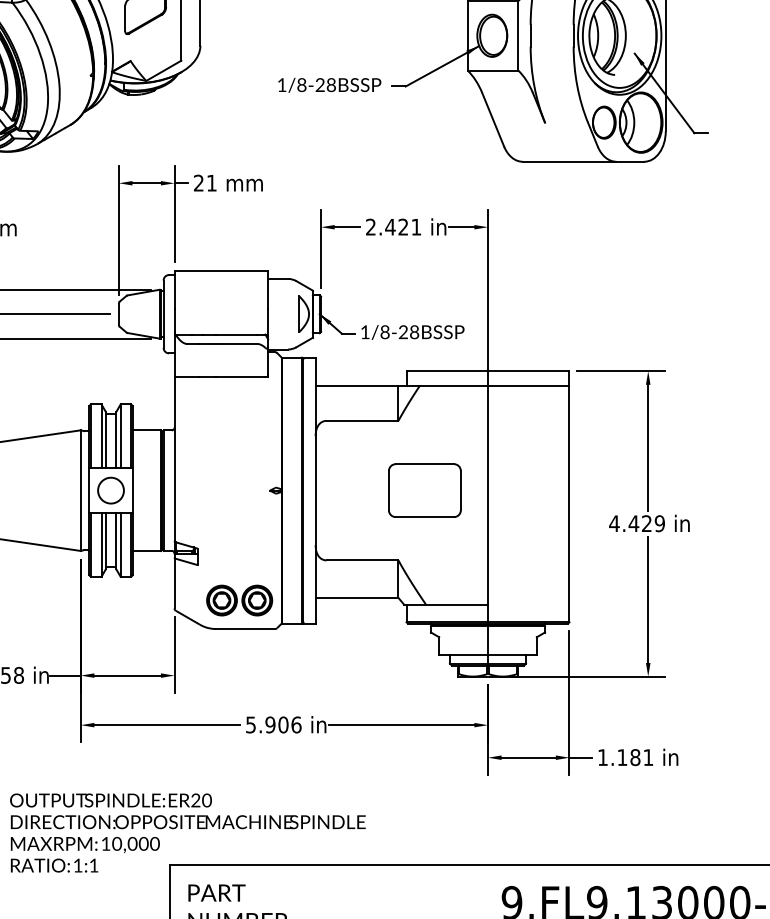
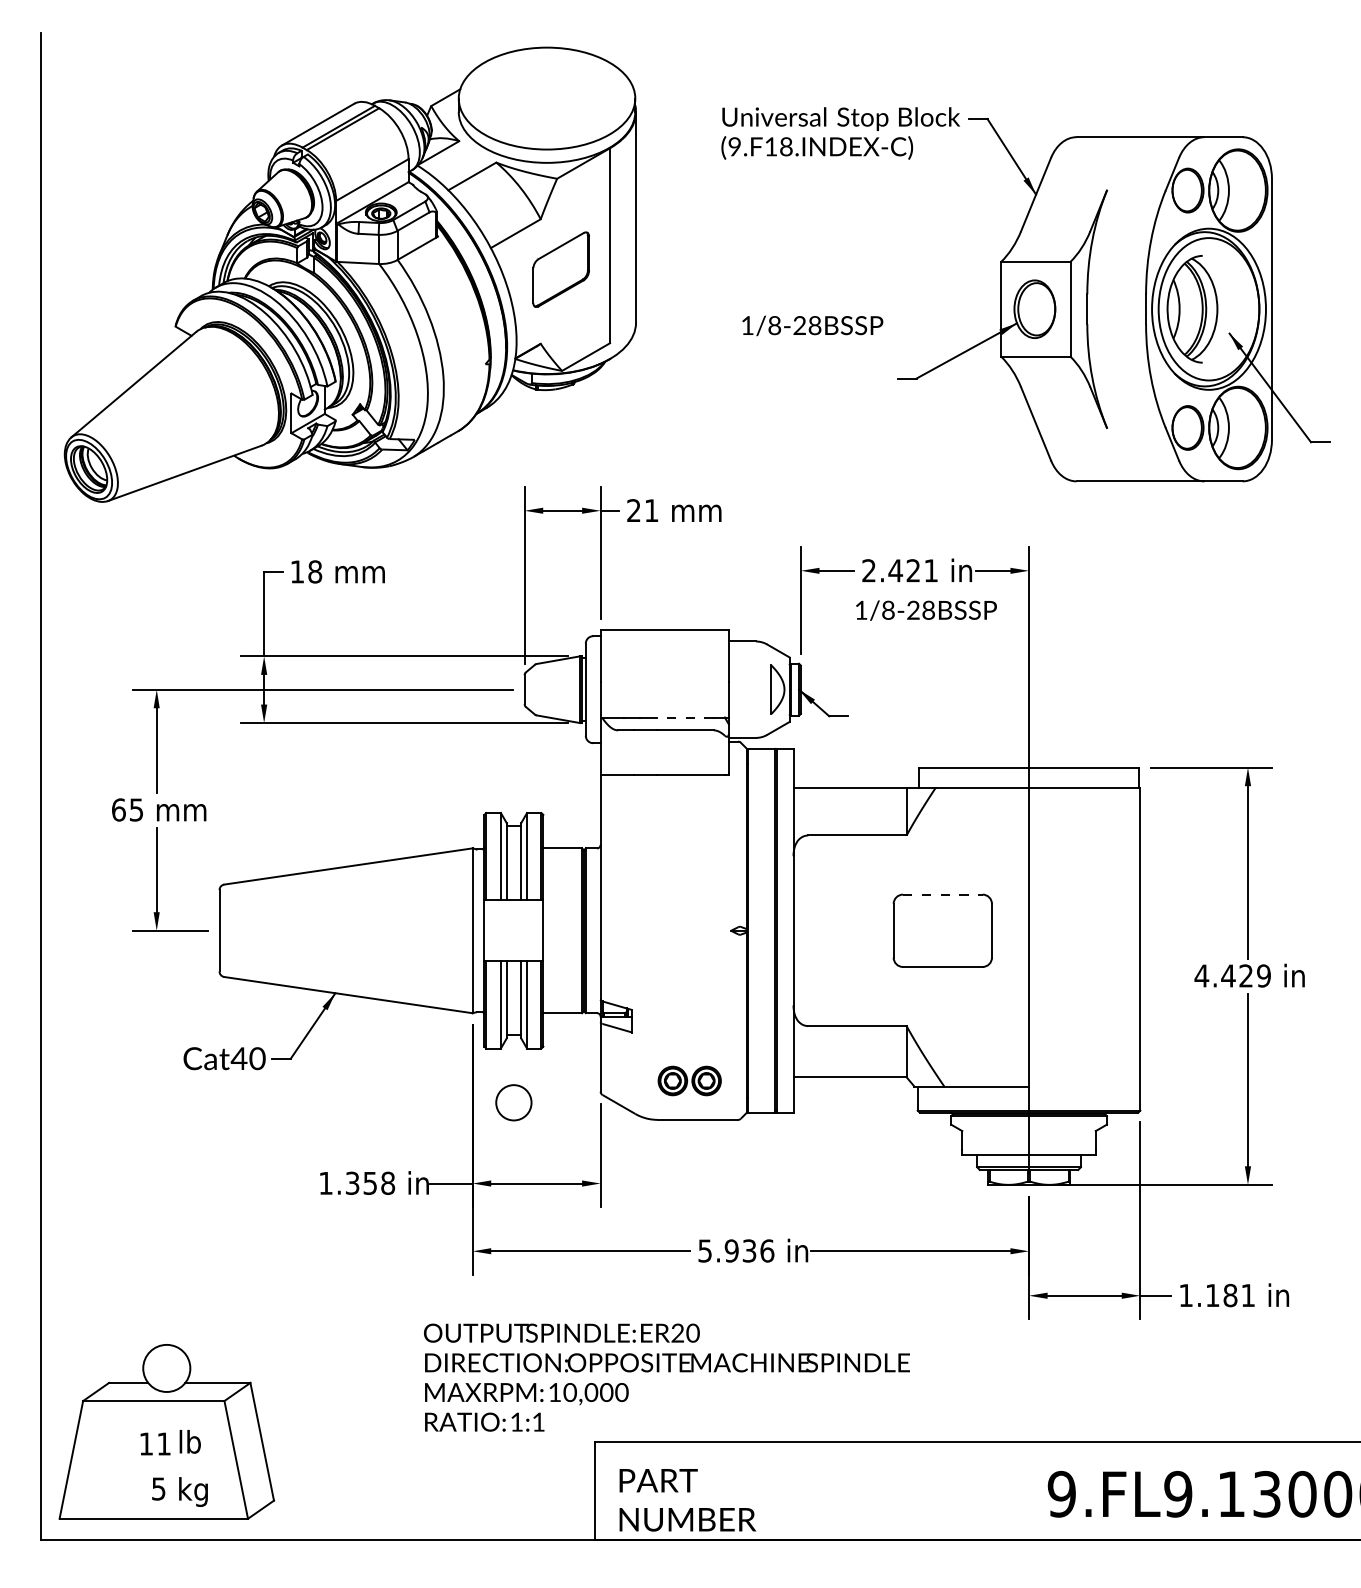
text: (329, 85) -> (812, 325), moved
text: (412, 332) -> (926, 610), moved
line: (235, 334) -> (684, 717), solid -> dashed
line: (424, 464) -> (942, 894), solid -> dashed
circle: (110, 490) -> (513, 1102), moved
part: (239, 600) -> (689, 1080), size x0.7
text: (283, 724) -> (749, 1250), 5.906 -> 5.936
text: (187, 832) -> (666, 1377), moved

